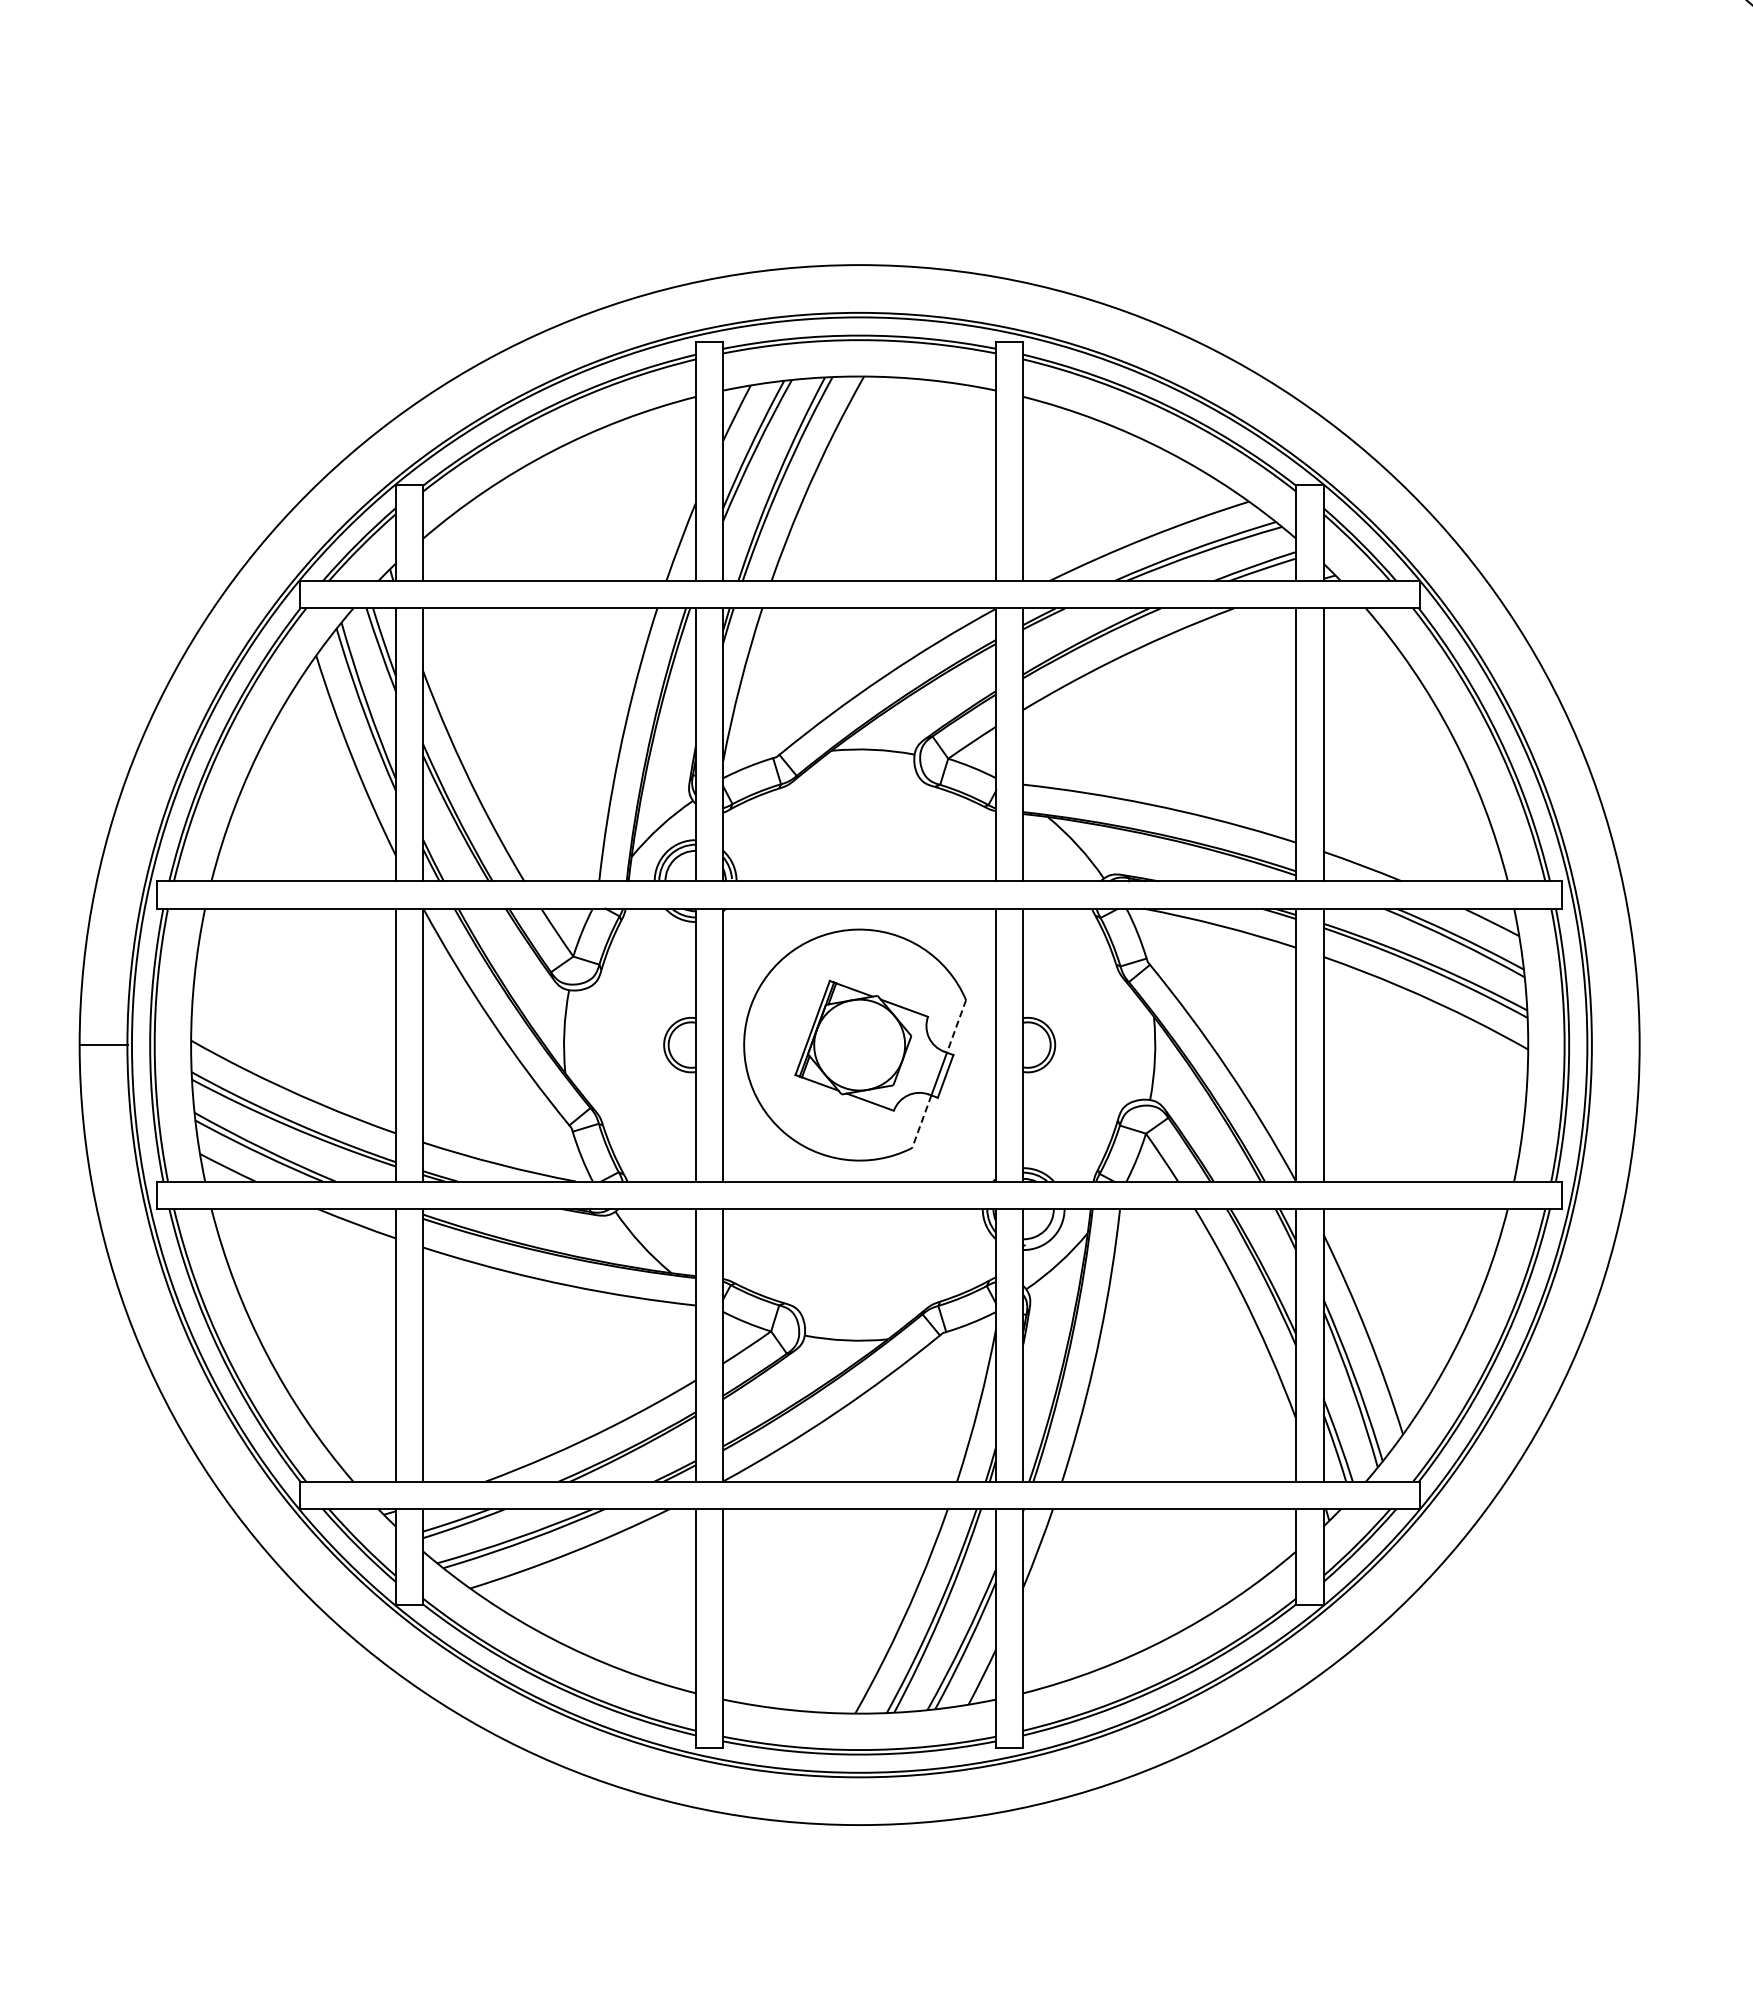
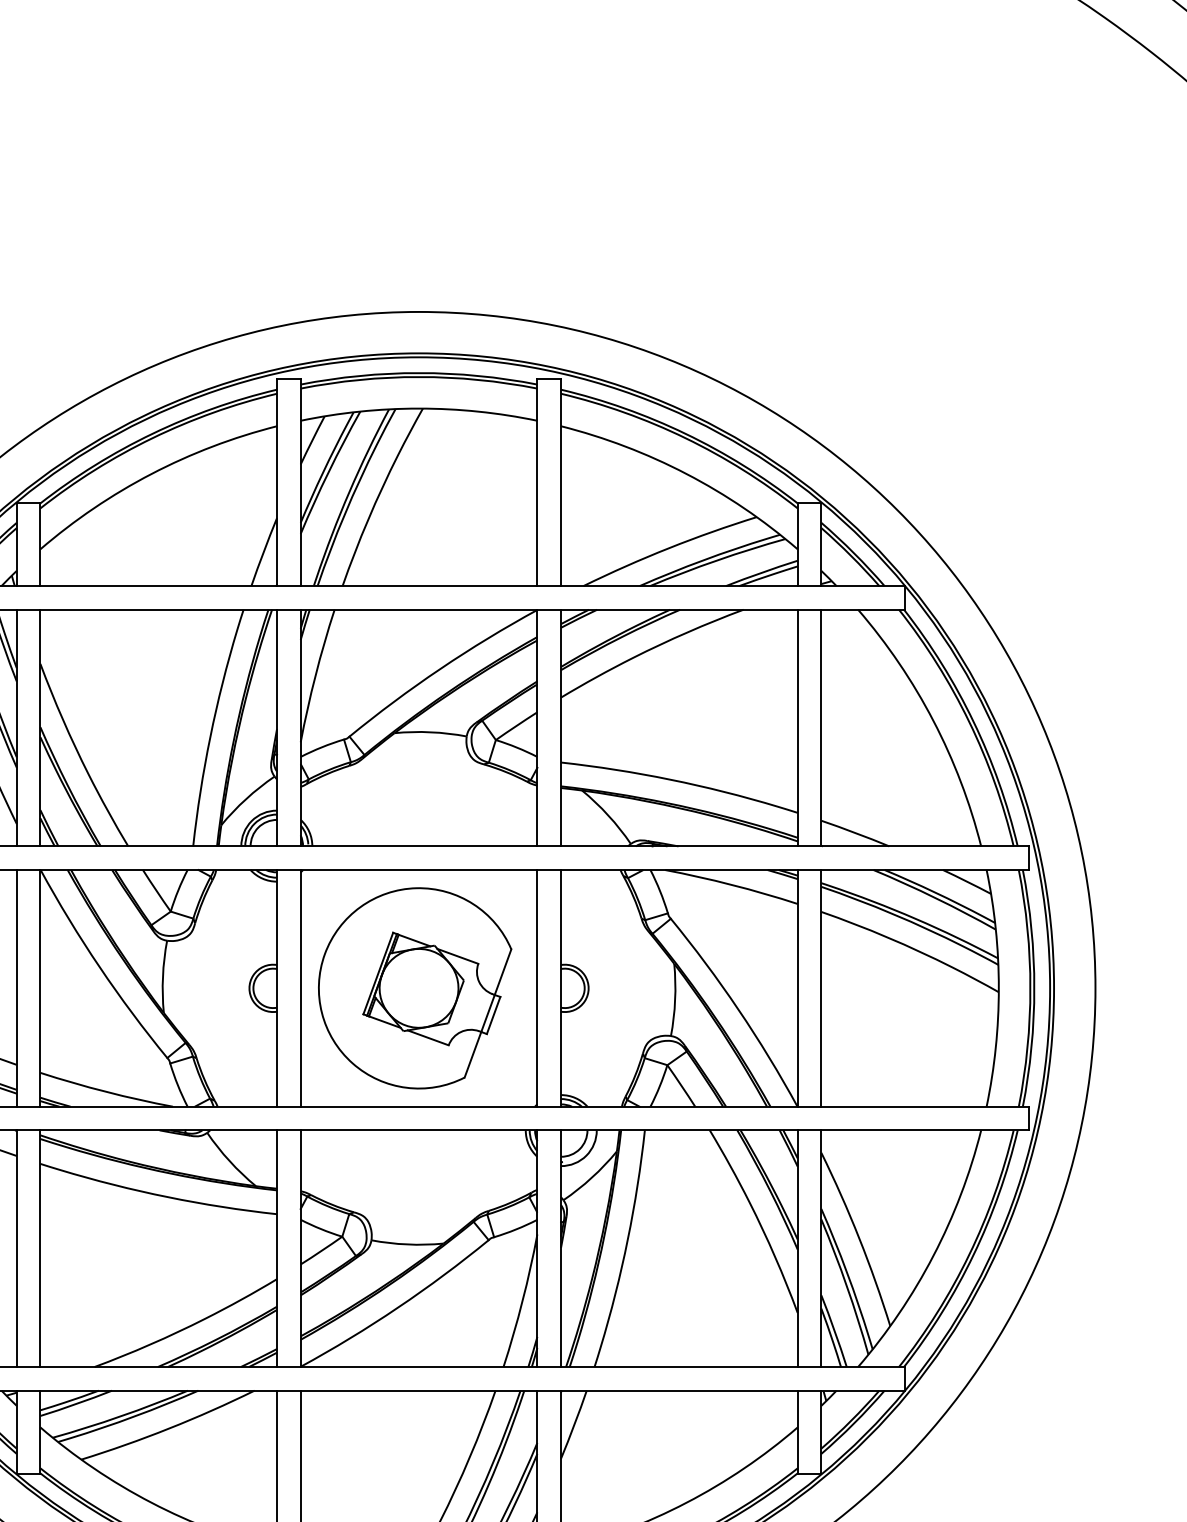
line: (956, 1026) -> (503, 972), dashed -> solid
line: (921, 1121) -> (472, 1054), dashed -> solid

